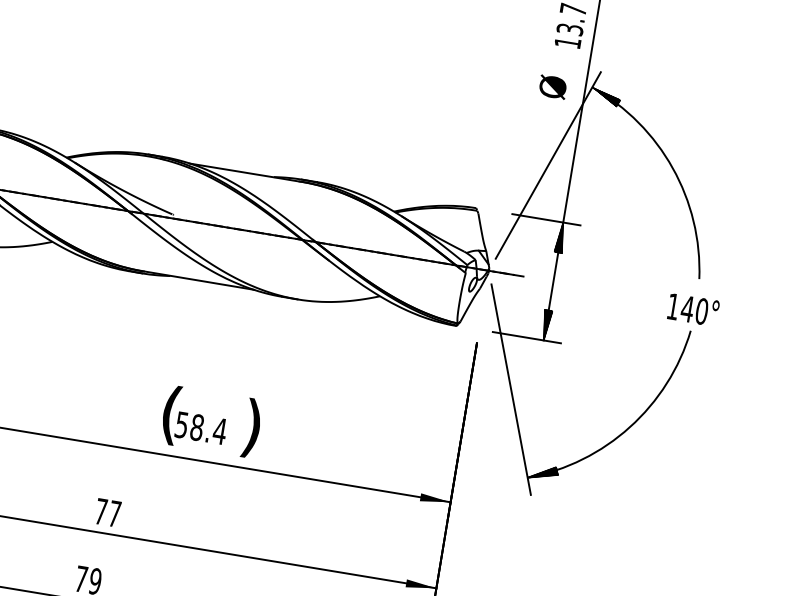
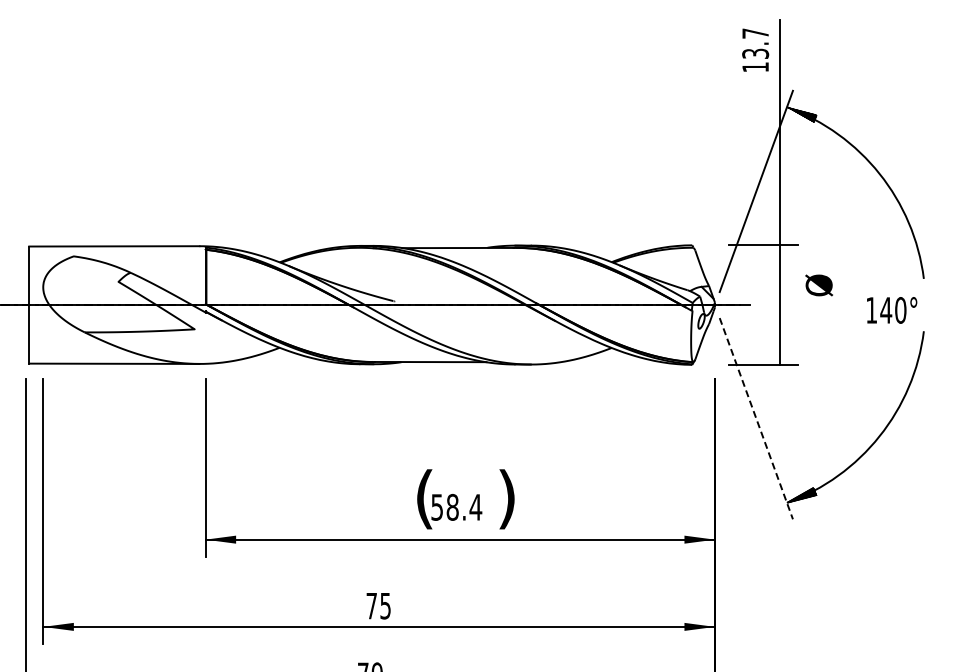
text: (552, 87) -> (818, 285), moved
hatch: (560, 237) -> (780, 260), removed
text: (693, 310) -> (892, 310), moved
hatch: (546, 325) -> (780, 349), removed
line: (511, 390) -> (756, 419), solid -> dashed
text: (114, 514) -> (385, 606), 77 -> 75

